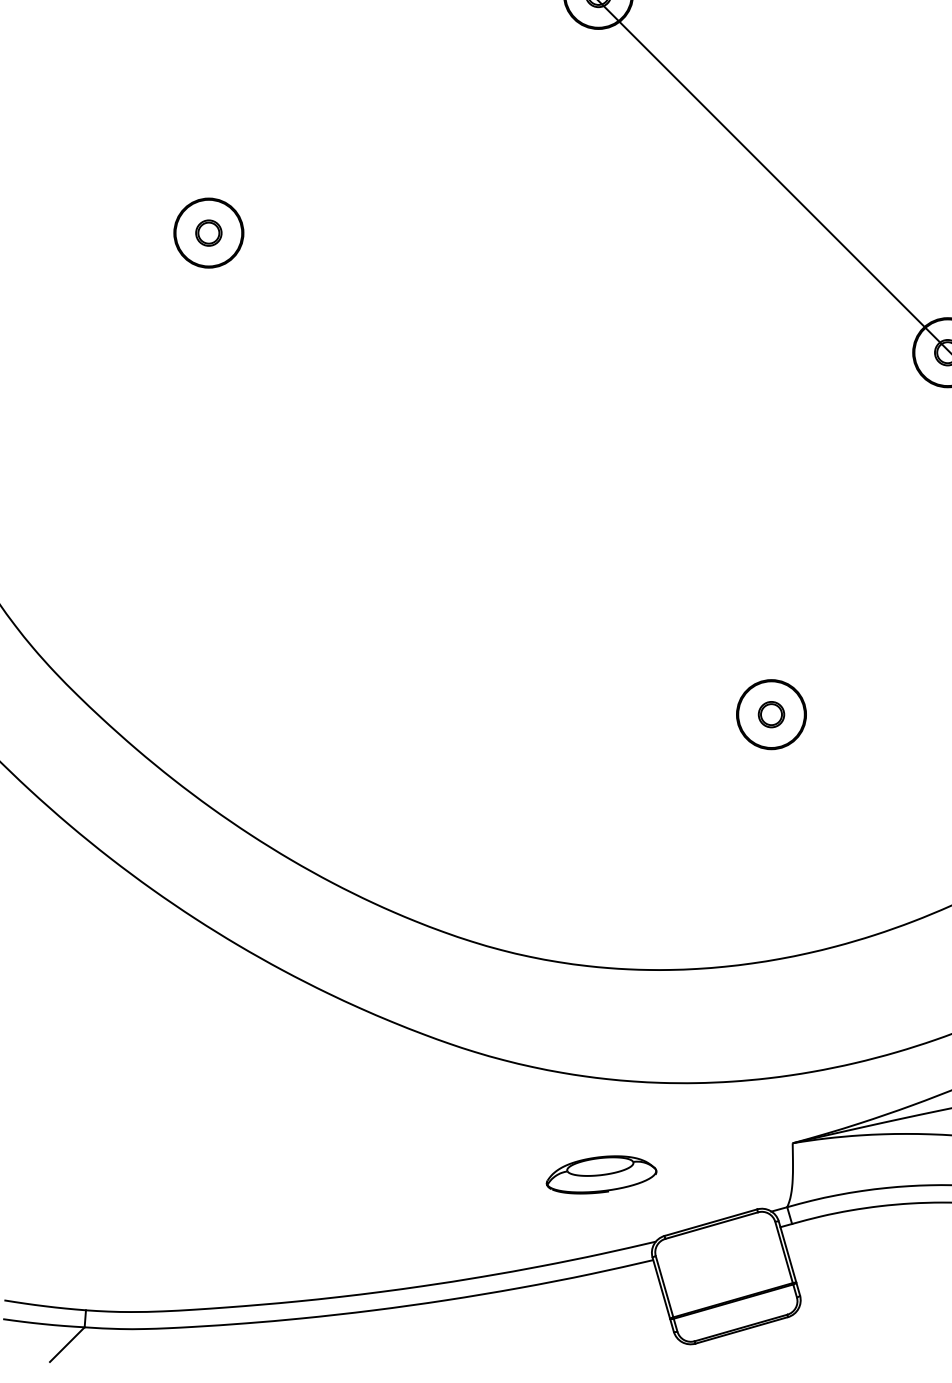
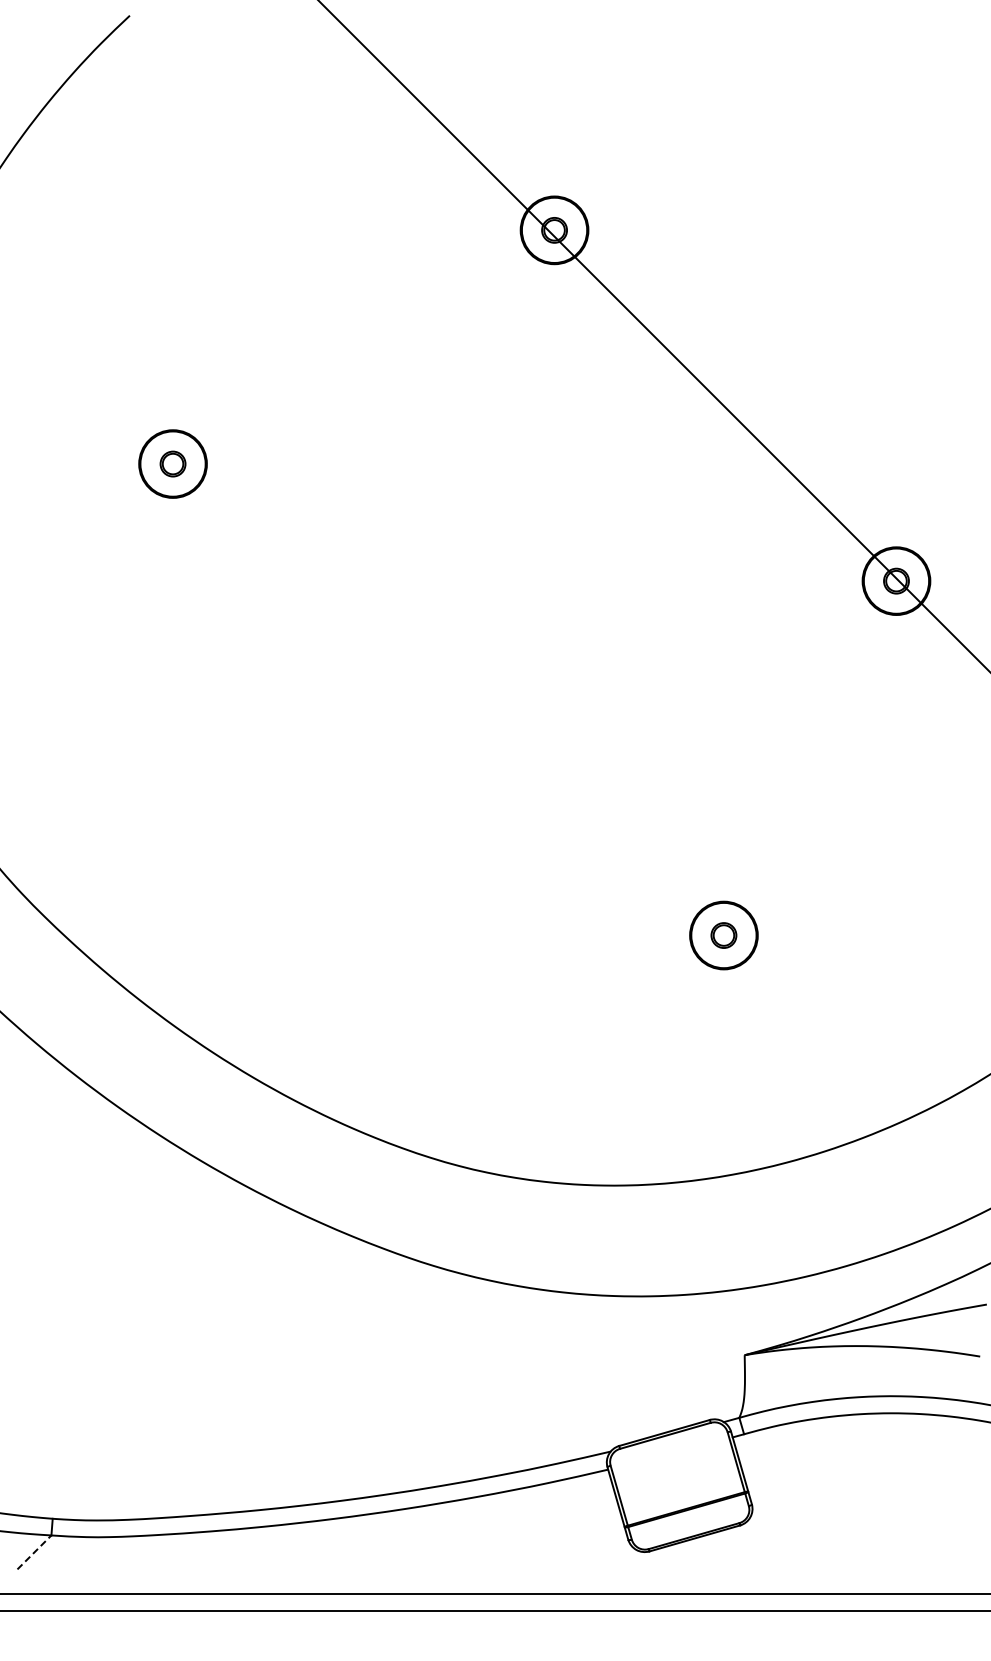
part: (601, 1175) -> (557, 1386), removed
line: (67, 1344) -> (34, 1552), solid -> dashed

